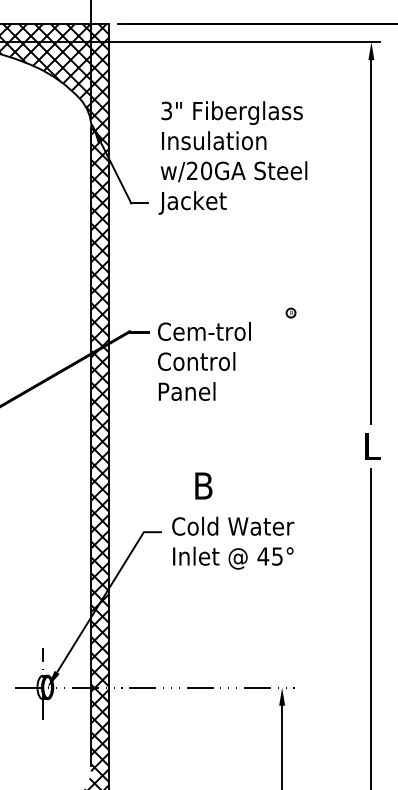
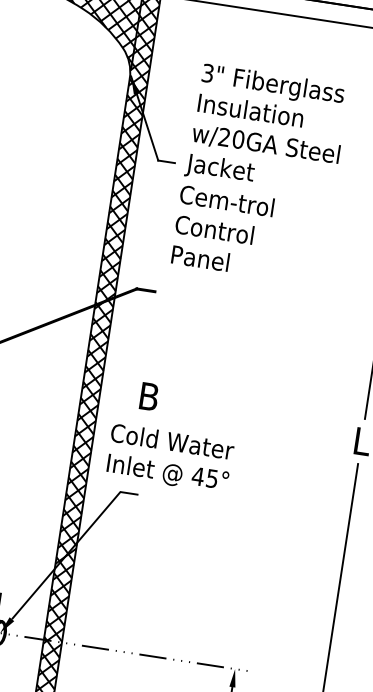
part: (290, 312) -> (301, 294), removed
text: (204, 361) -> (222, 231), moved
text: (233, 520) -> (173, 435), moved

